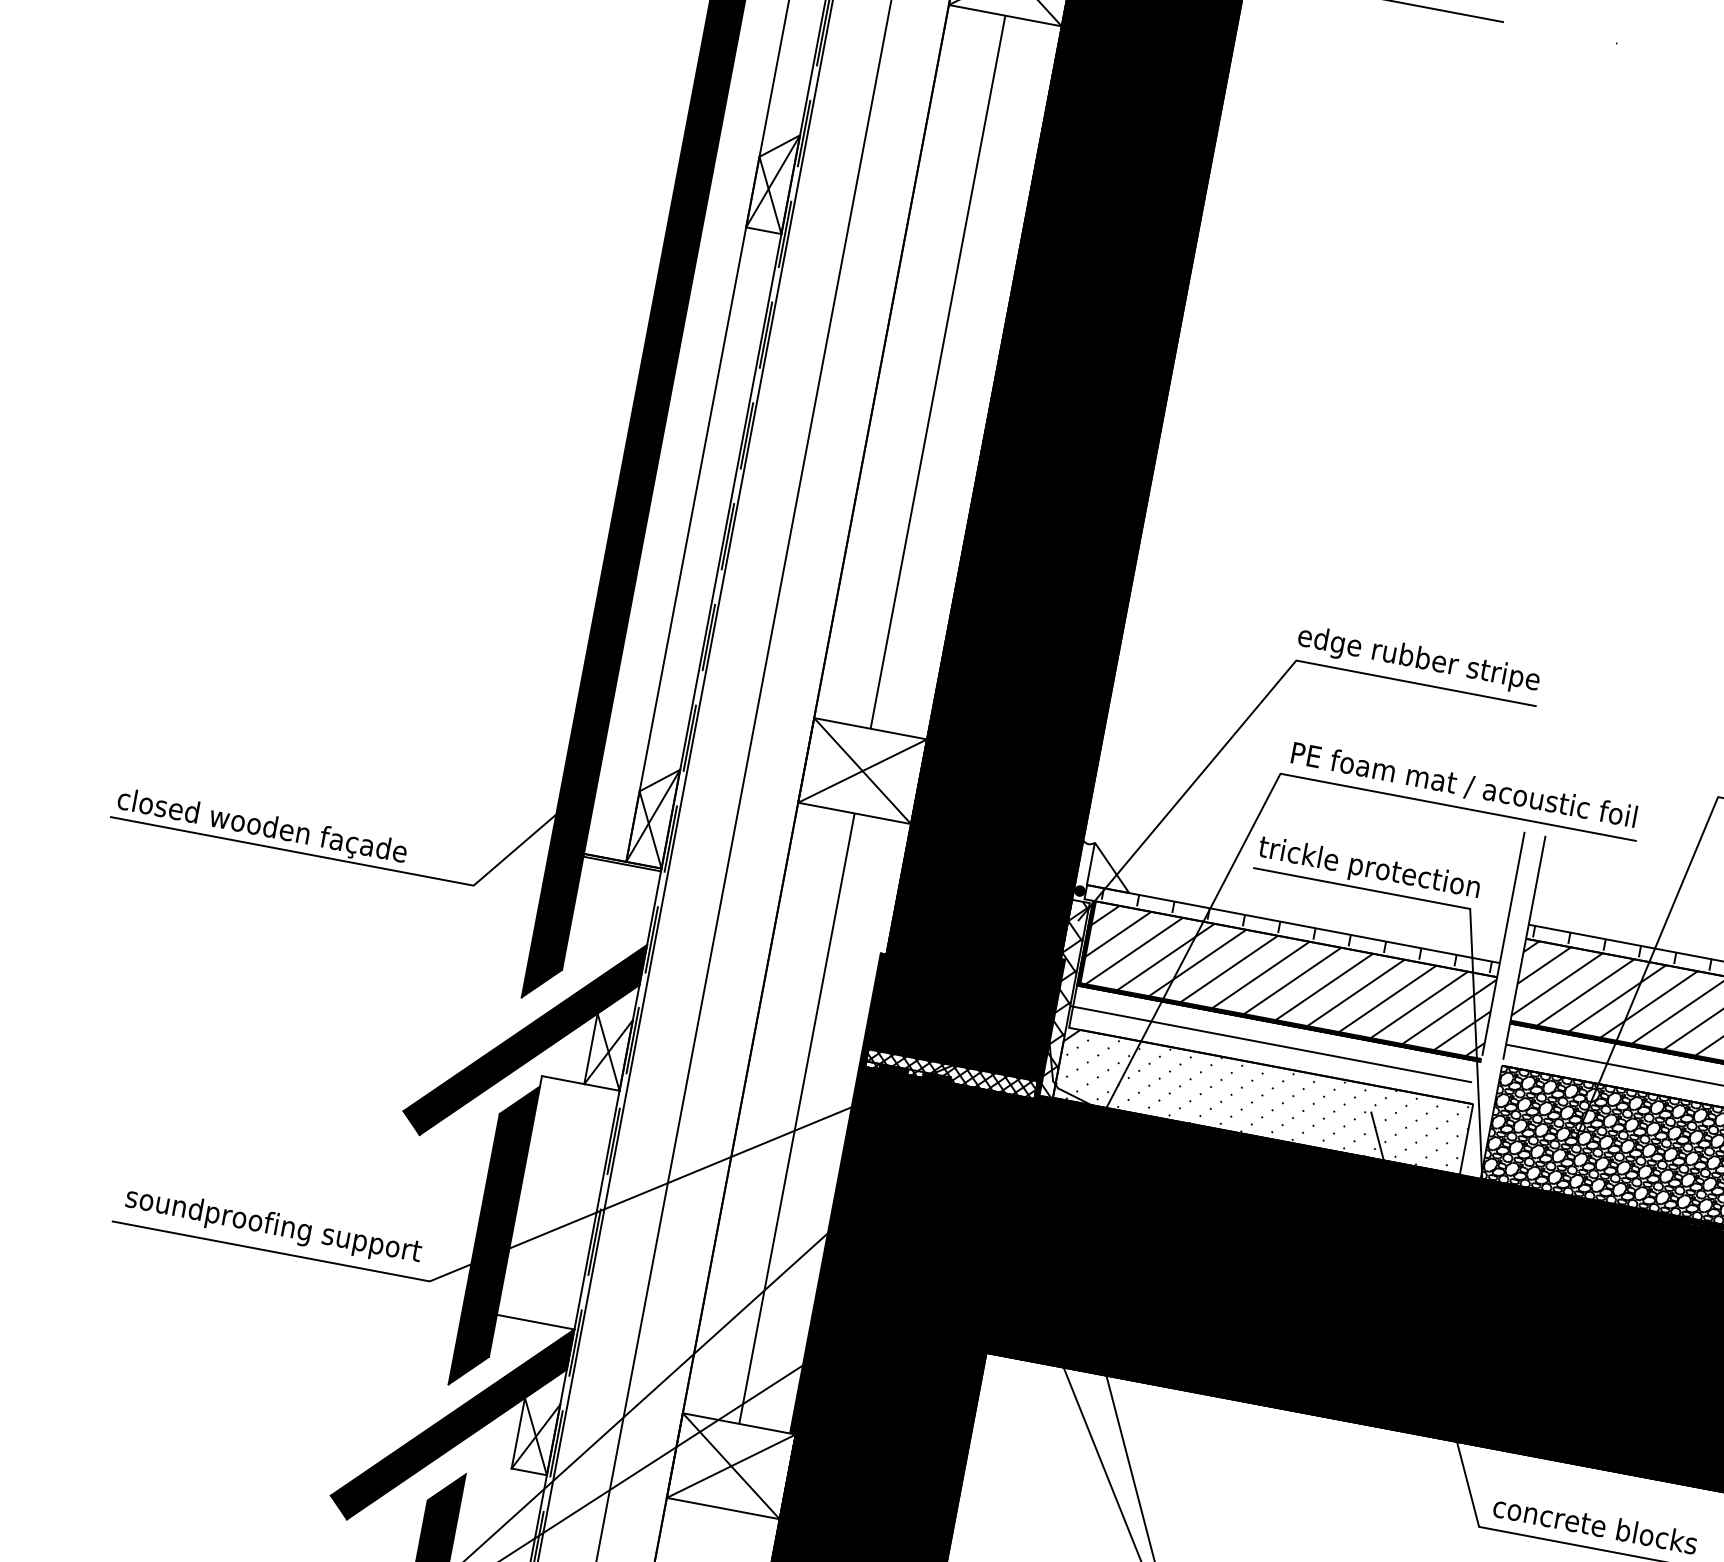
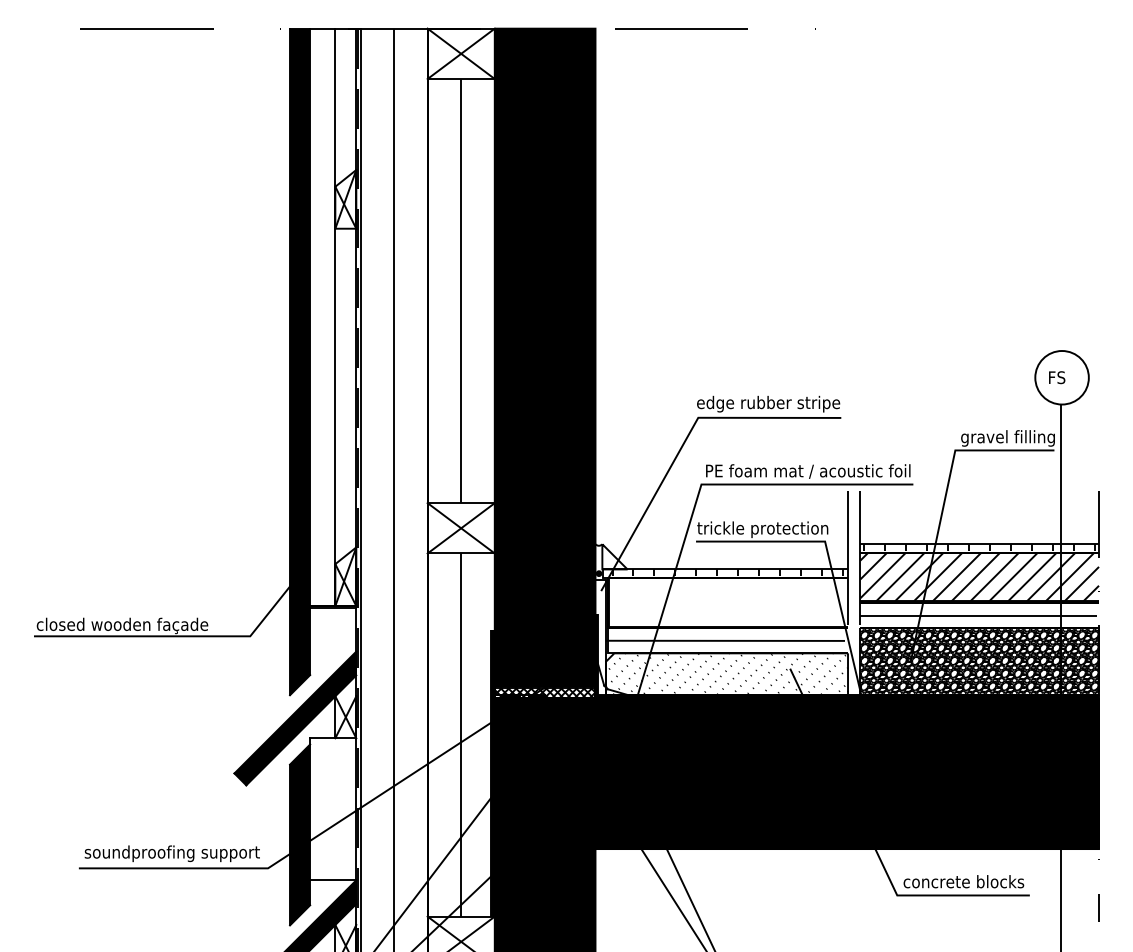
hatch: (1288, 979) -> (728, 601), removed
hatch: (1123, 1014) -> (637, 639), removed

